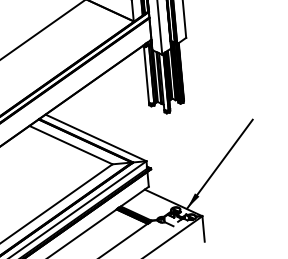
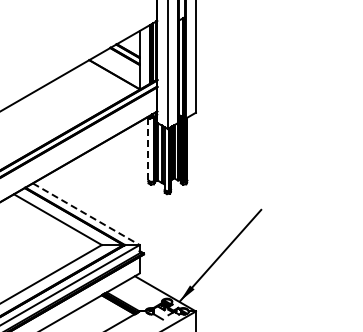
line: (146, 74) -> (148, 149), solid -> dashed
line: (96, 138) -> (86, 214), solid -> dashed

